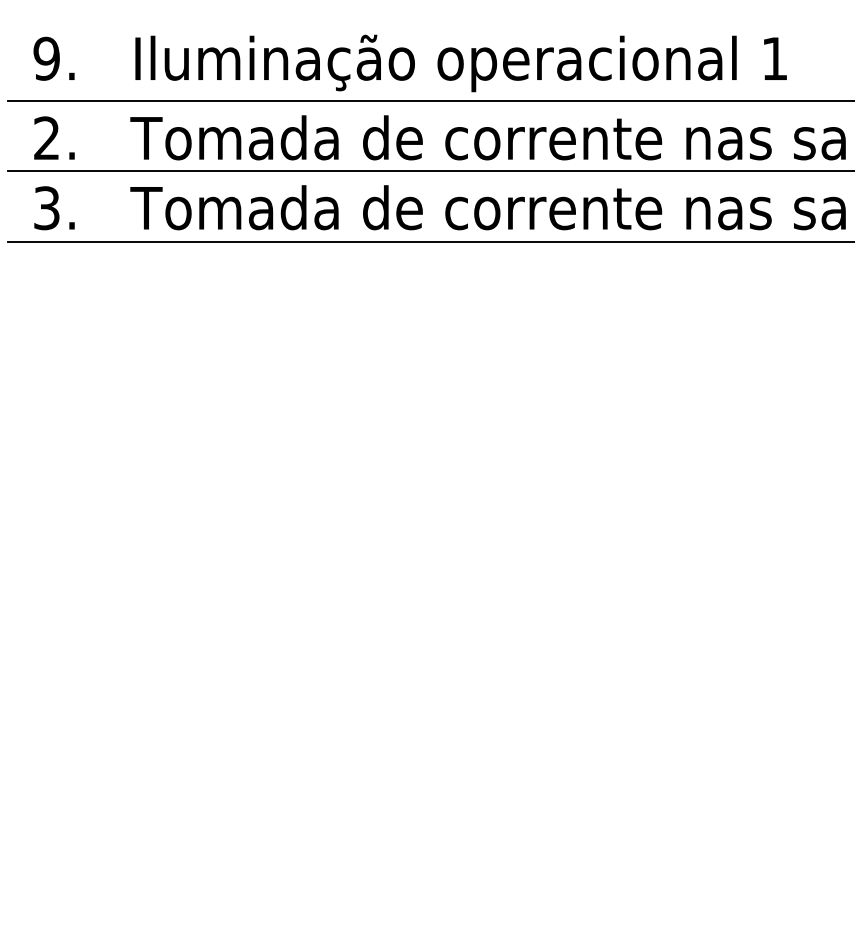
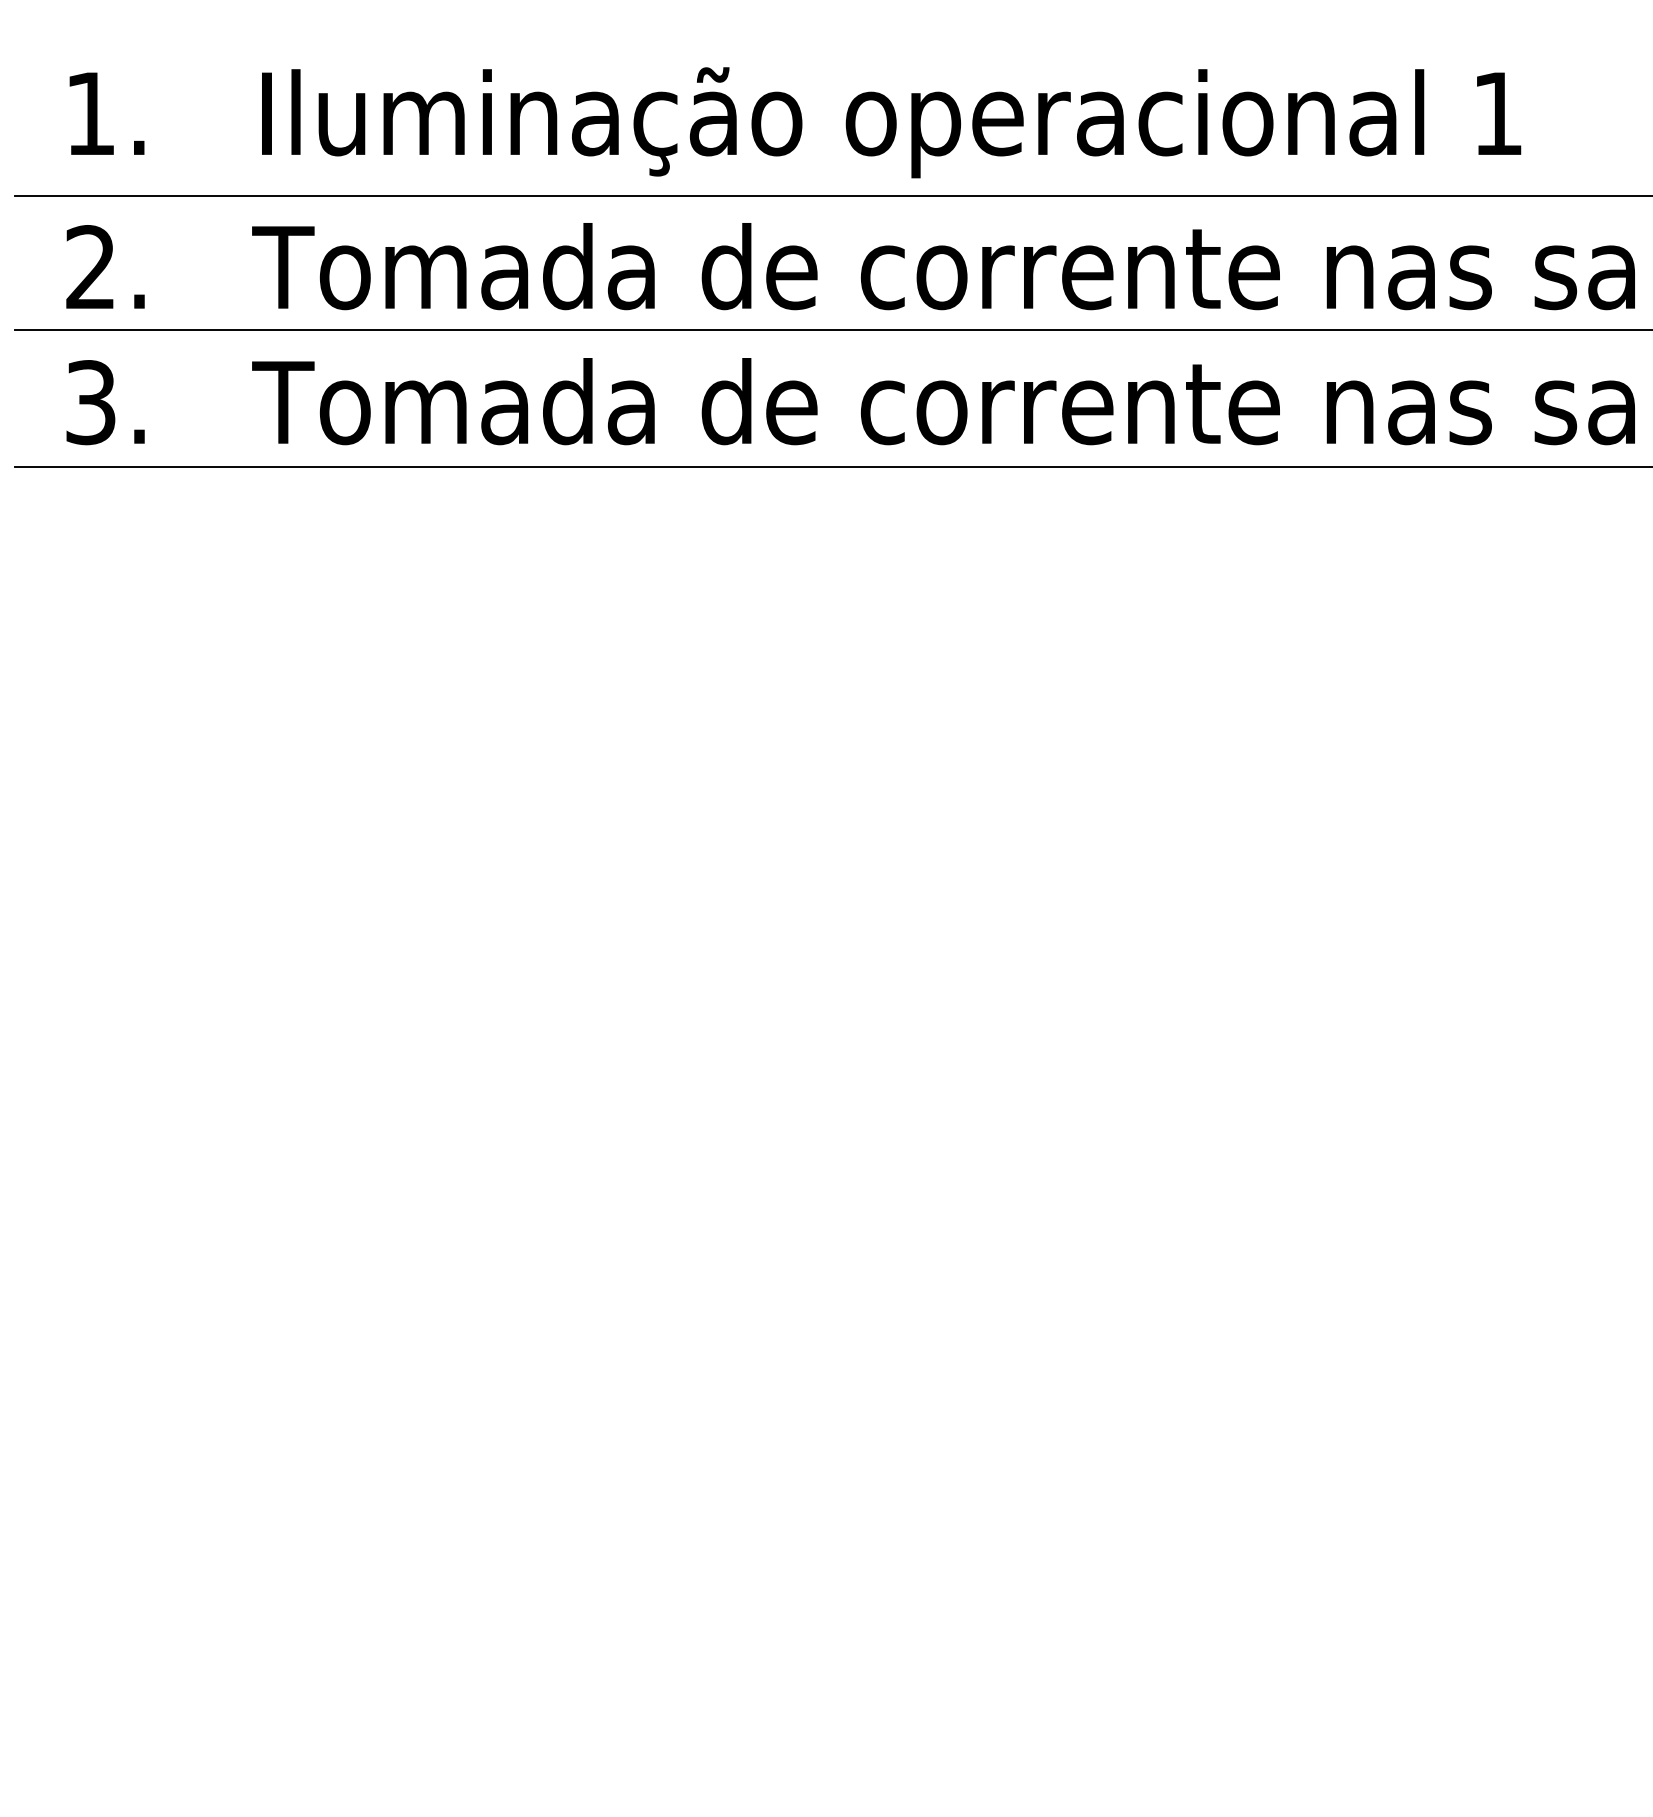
text: (46, 58) -> (90, 113), 9. -> 1.

